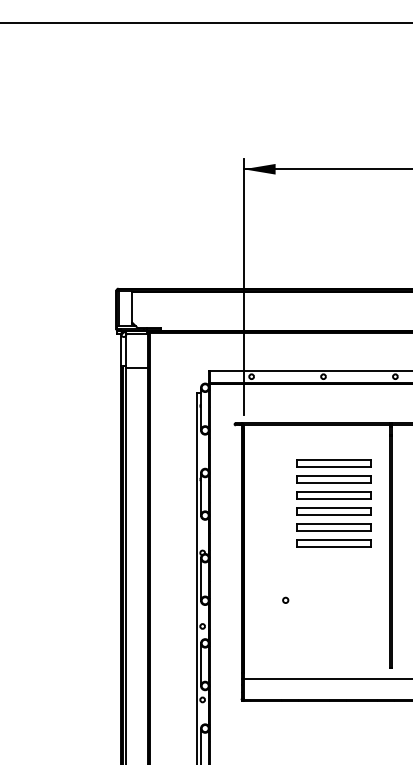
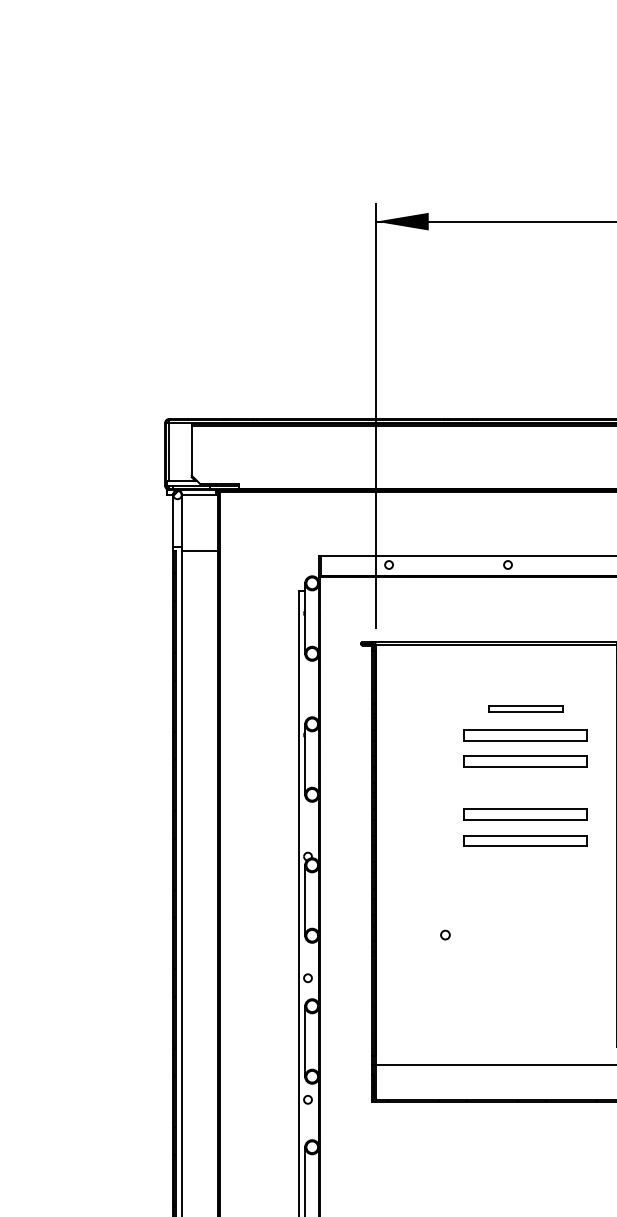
part: (333, 463) -> (524, 708), size x0.6
part: (333, 511) -> (524, 788), removed

